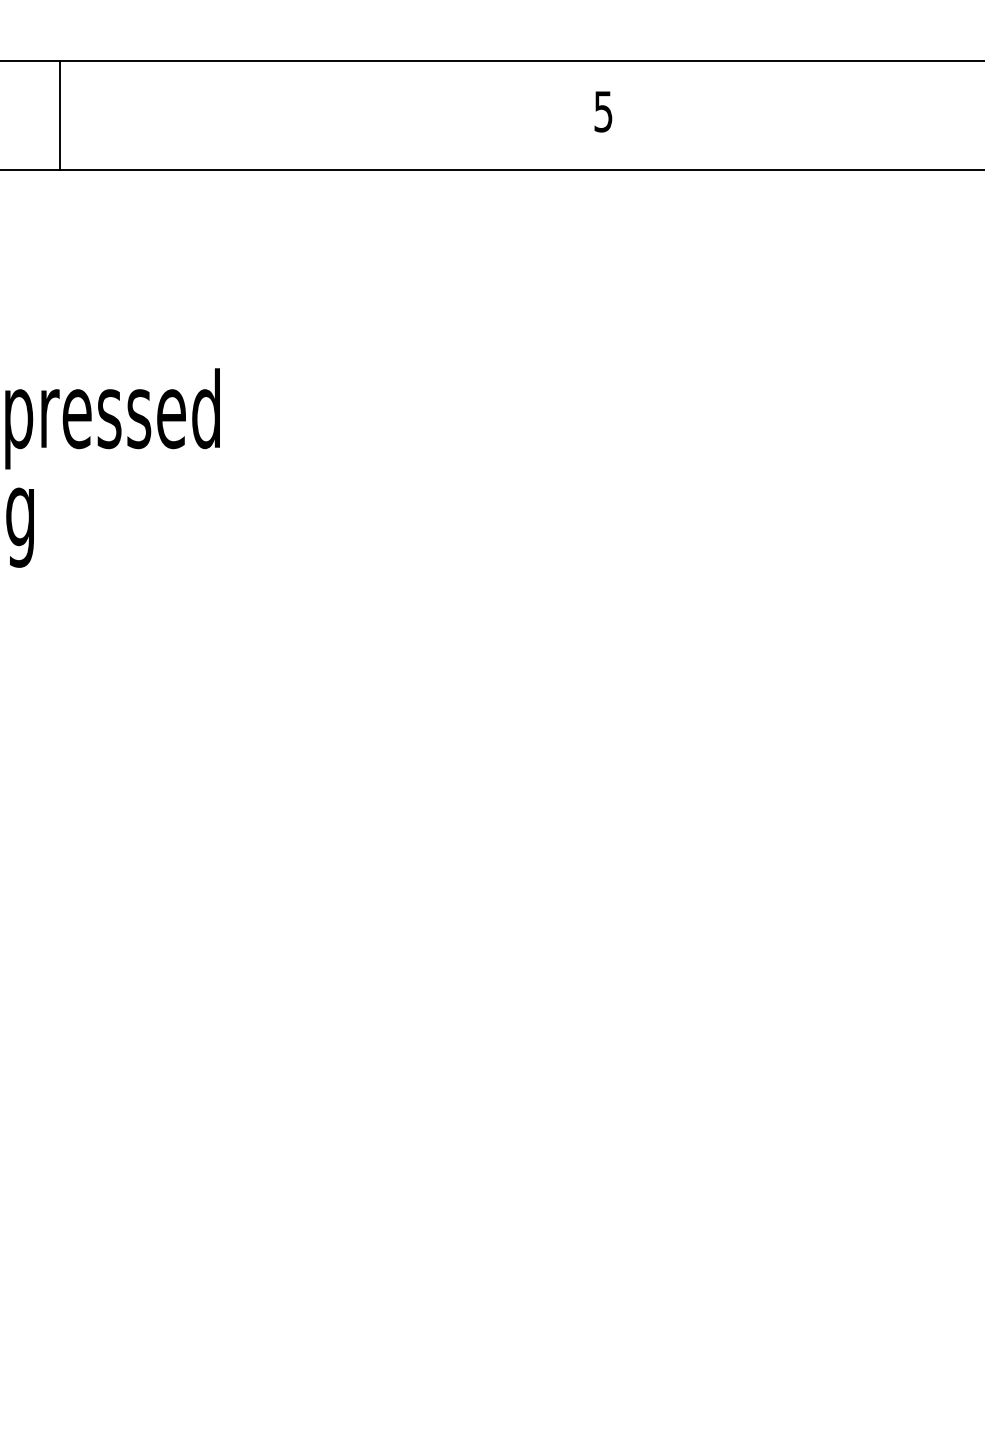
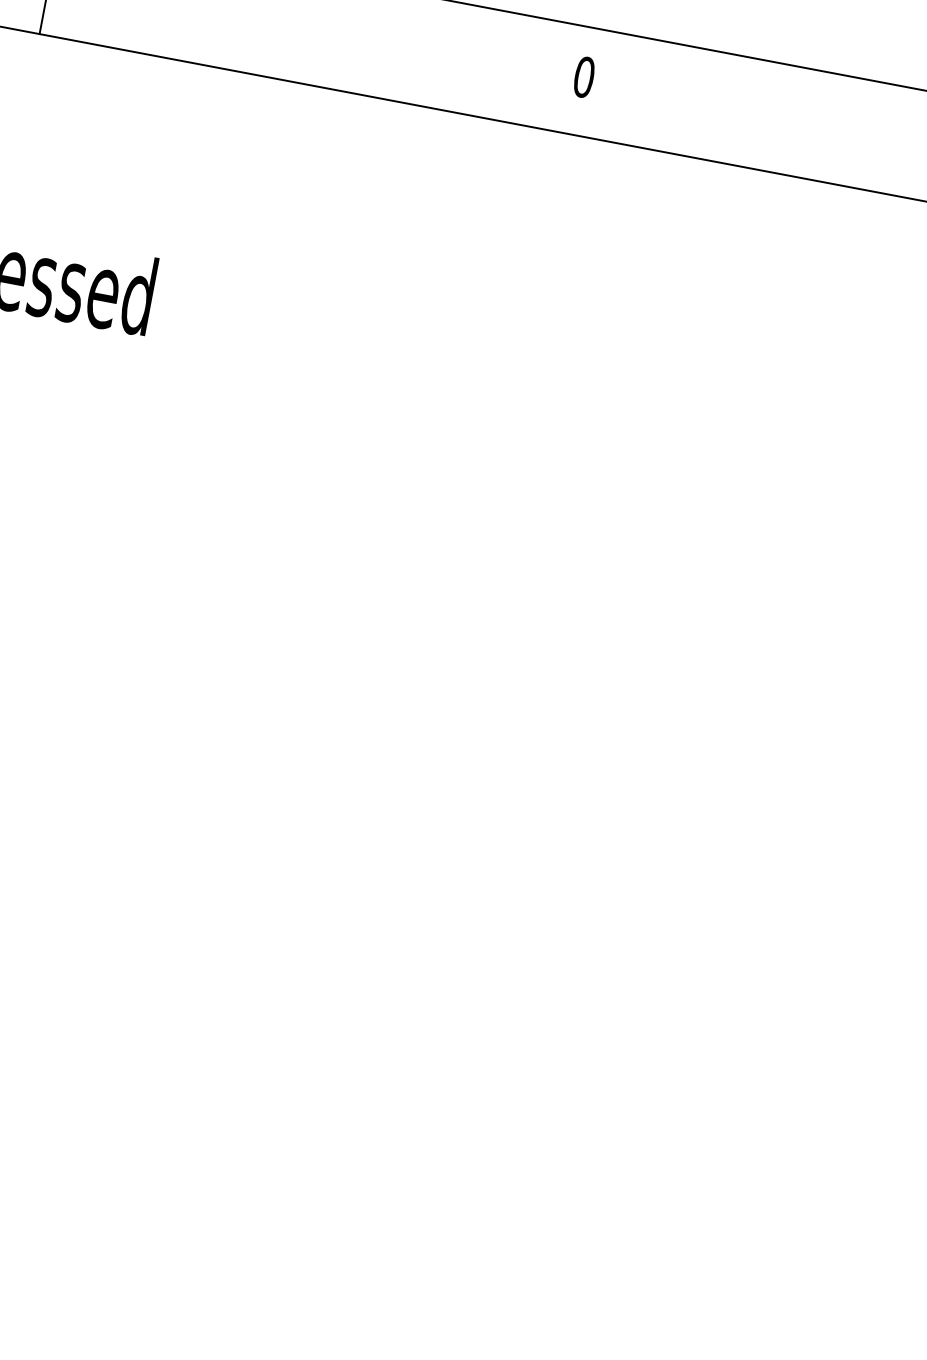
text: (603, 111) -> (584, 77), 5 -> 0

